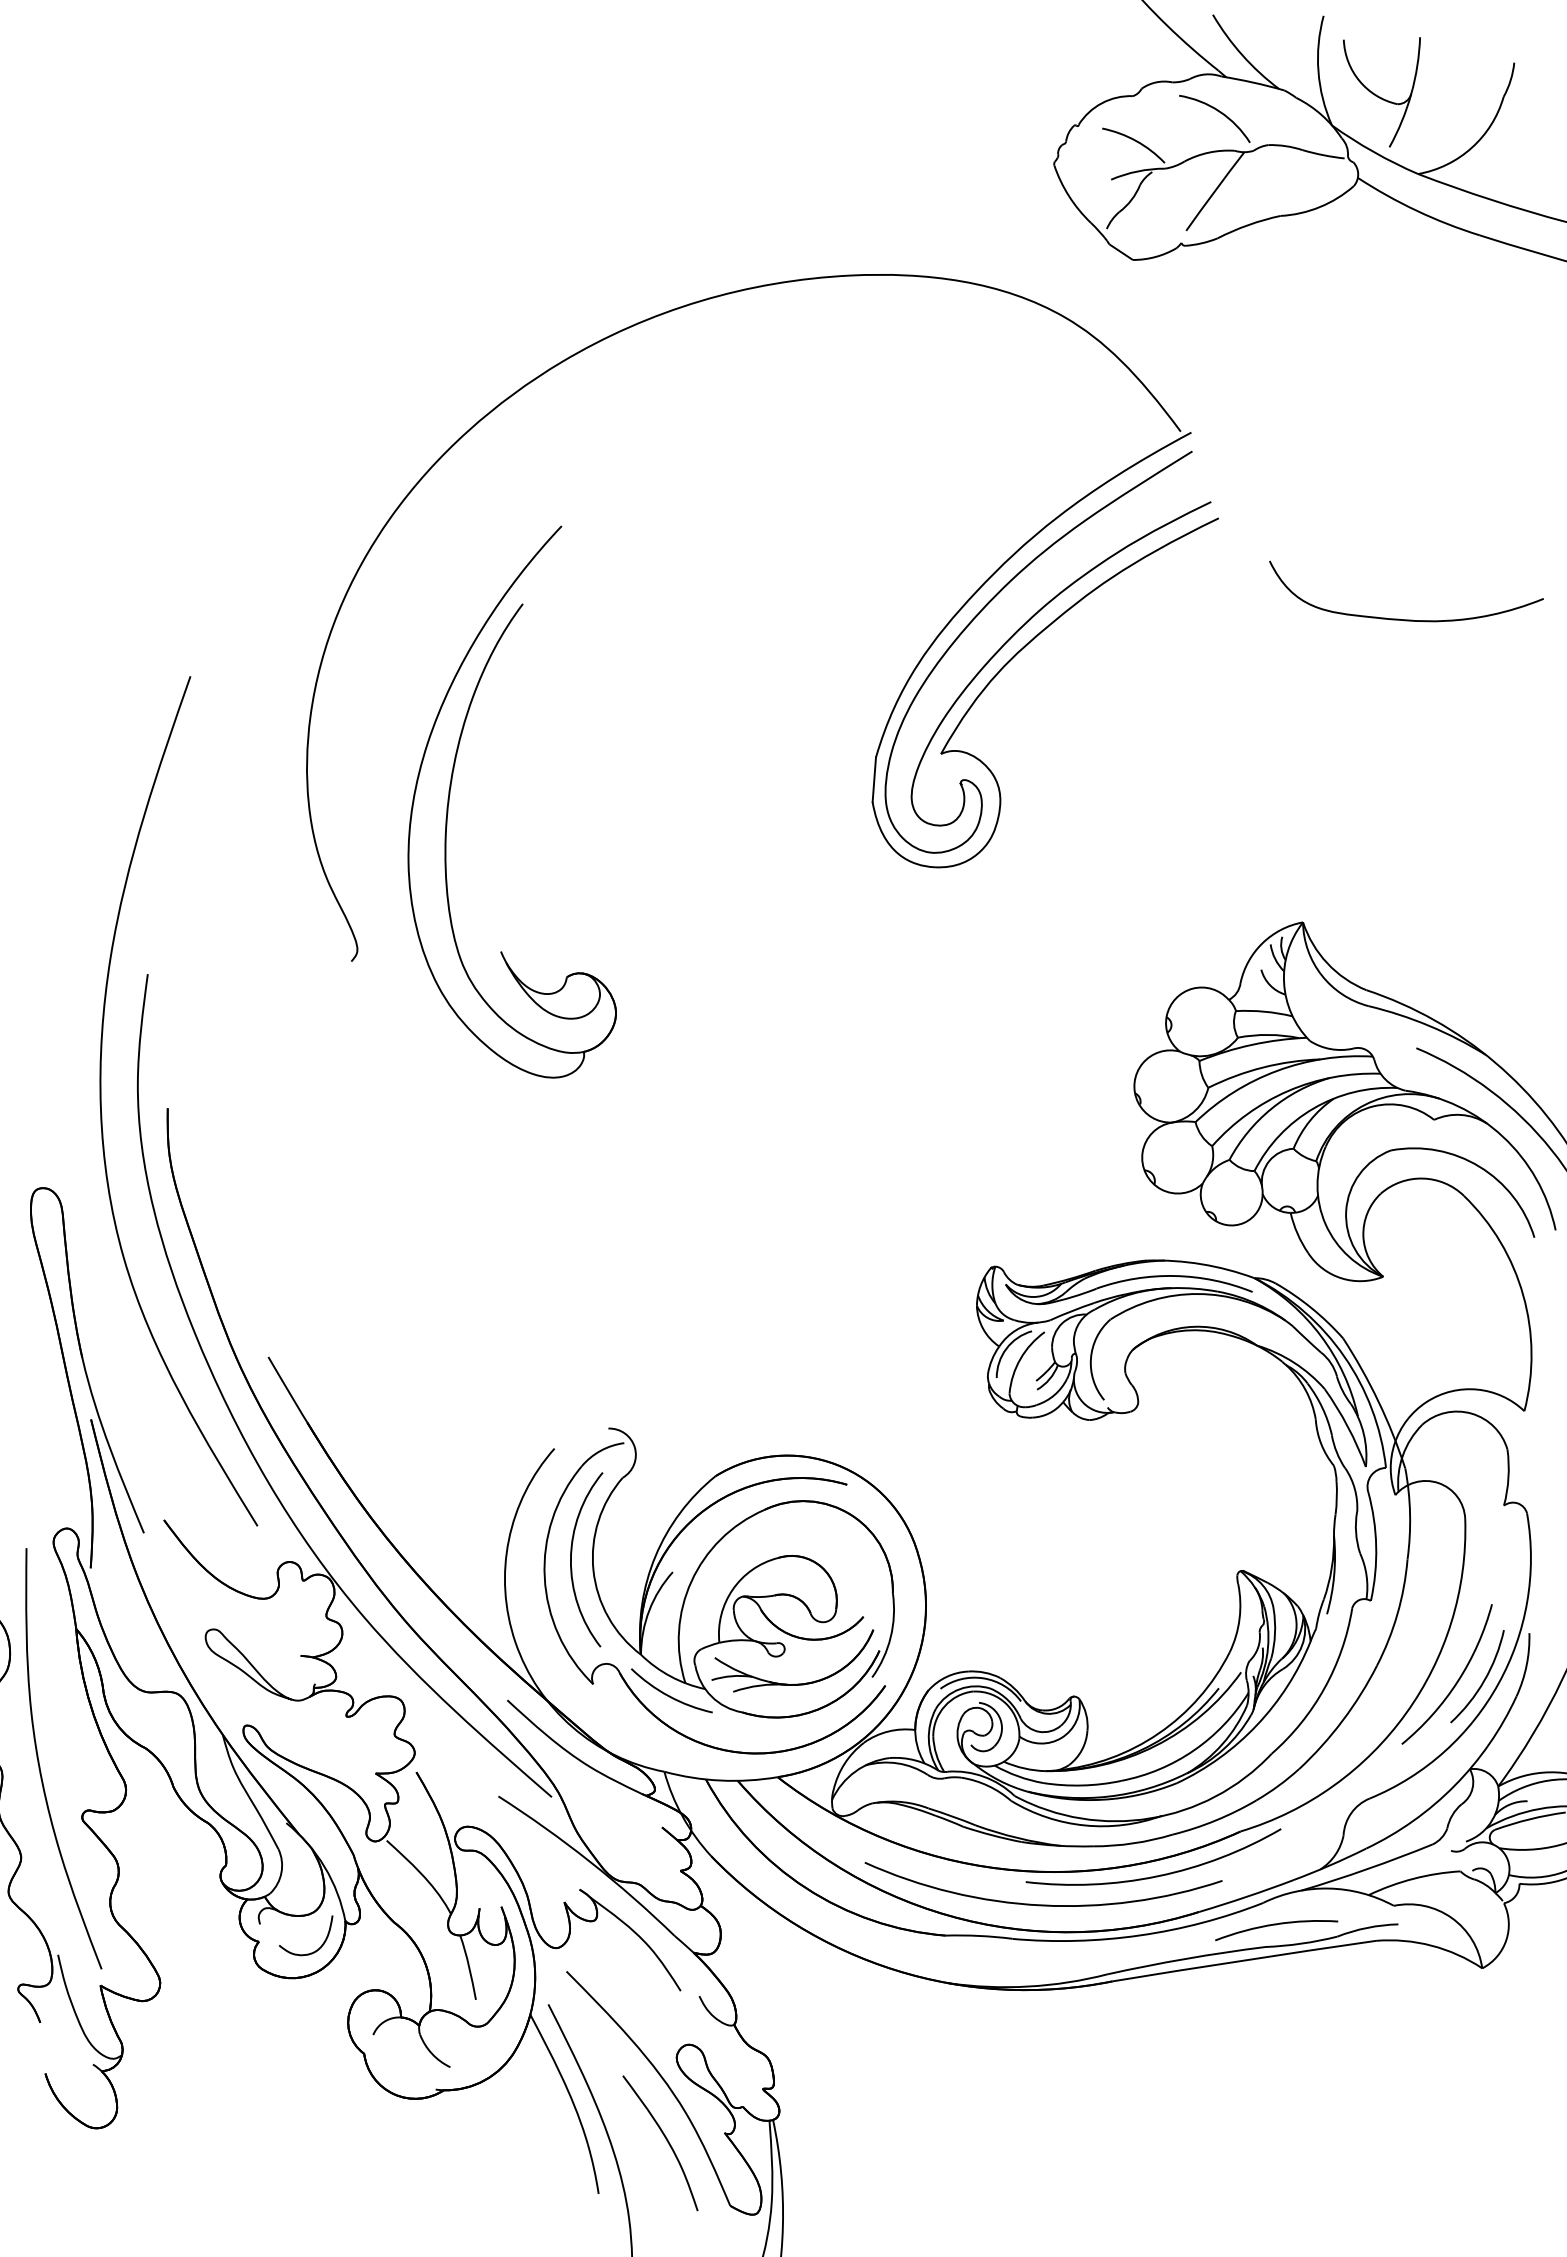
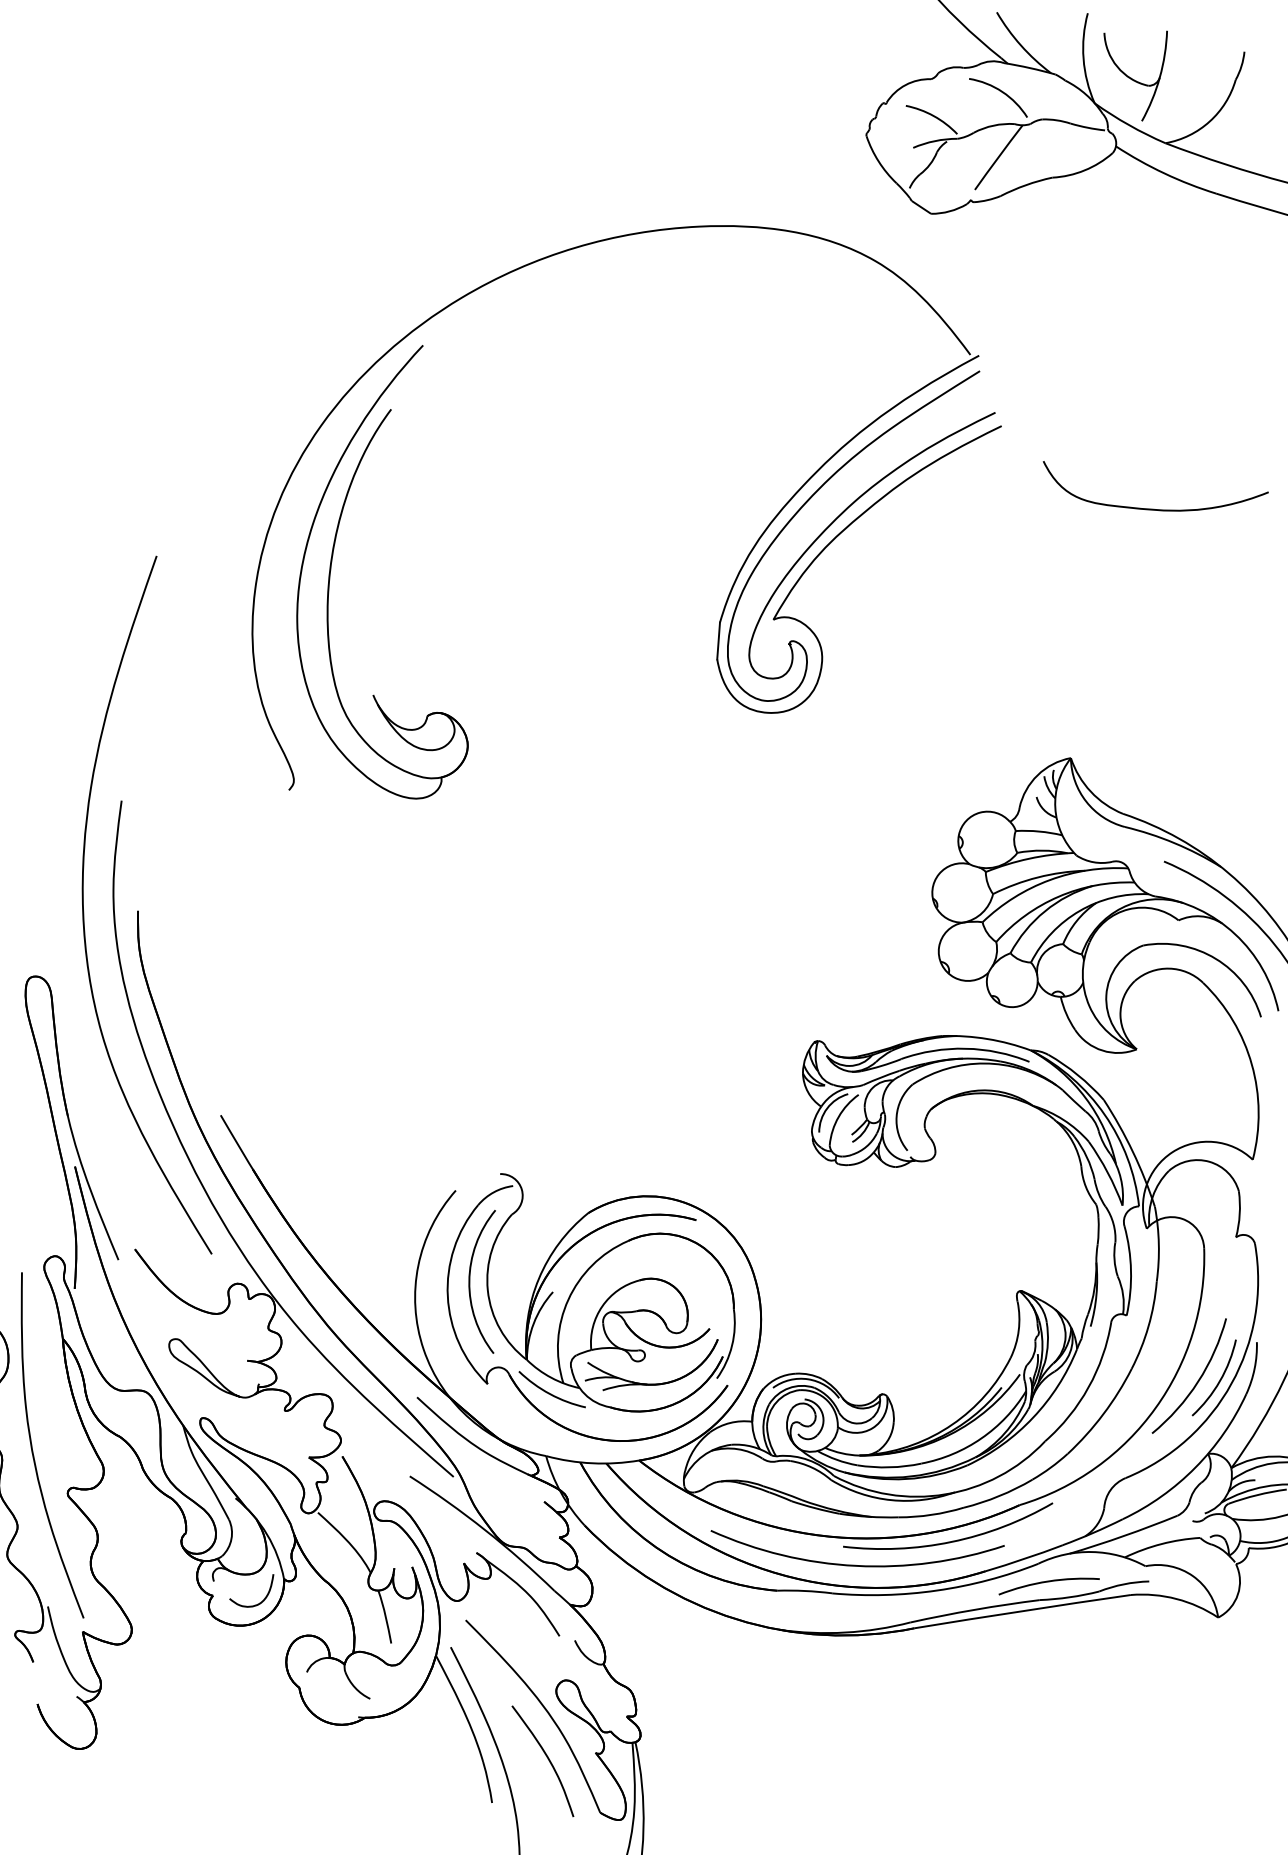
part: (450, 794) -> (331, 565), moved

